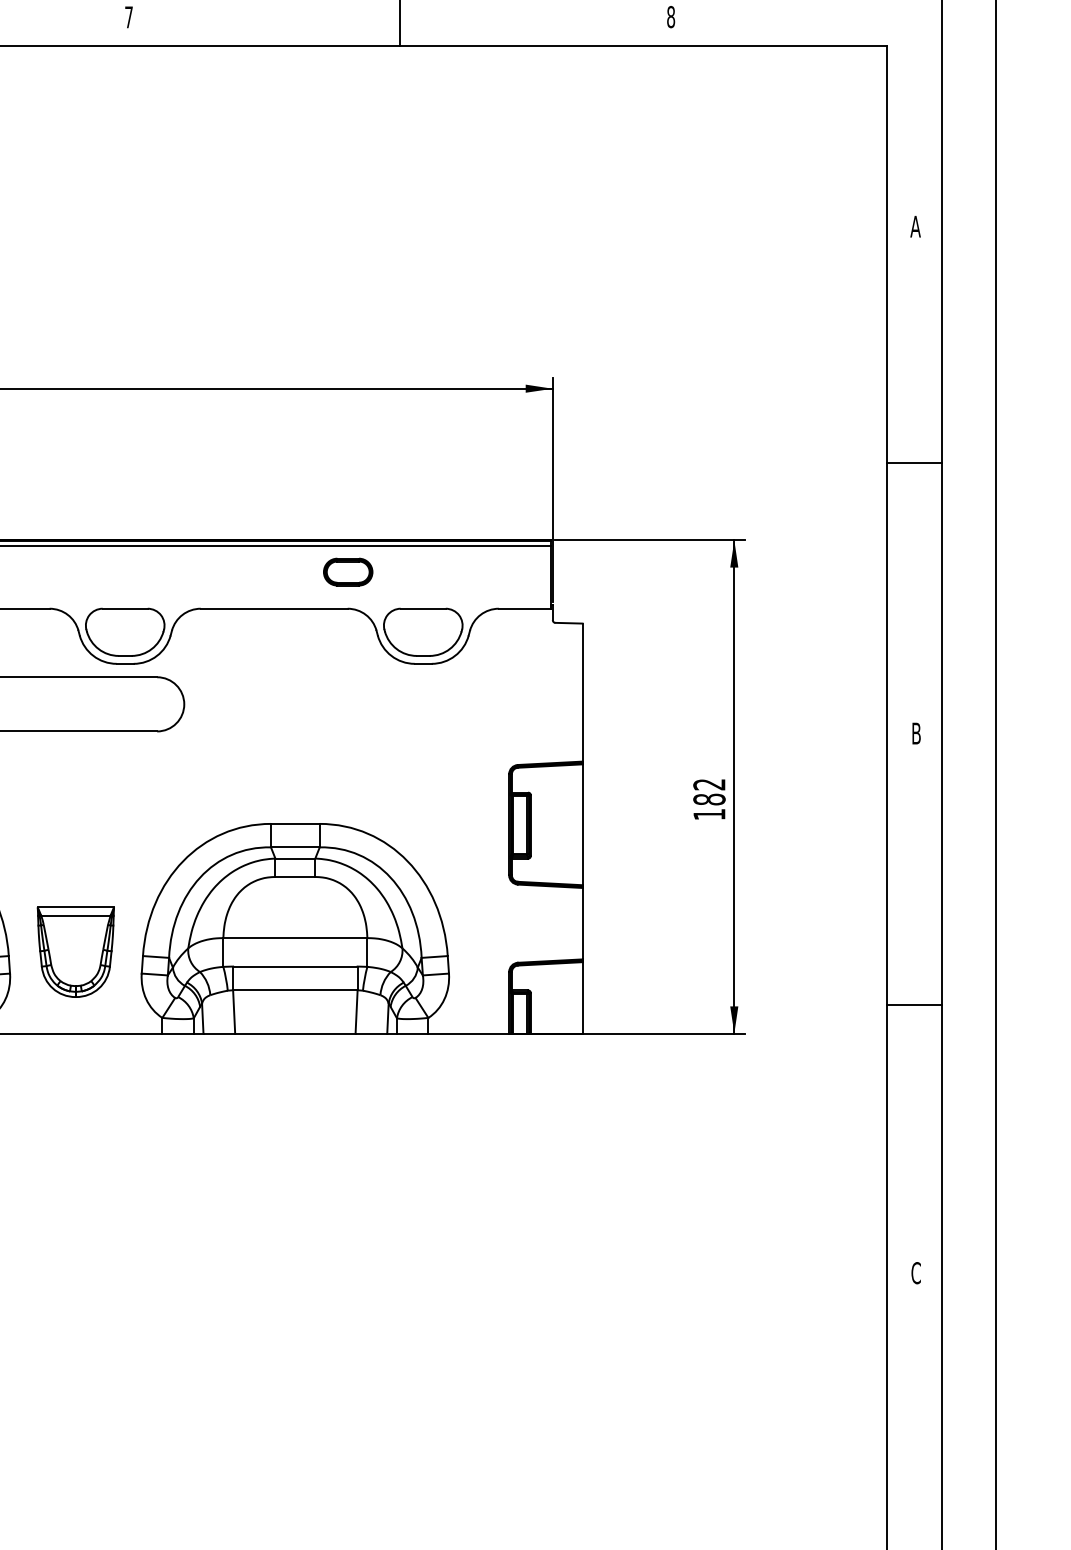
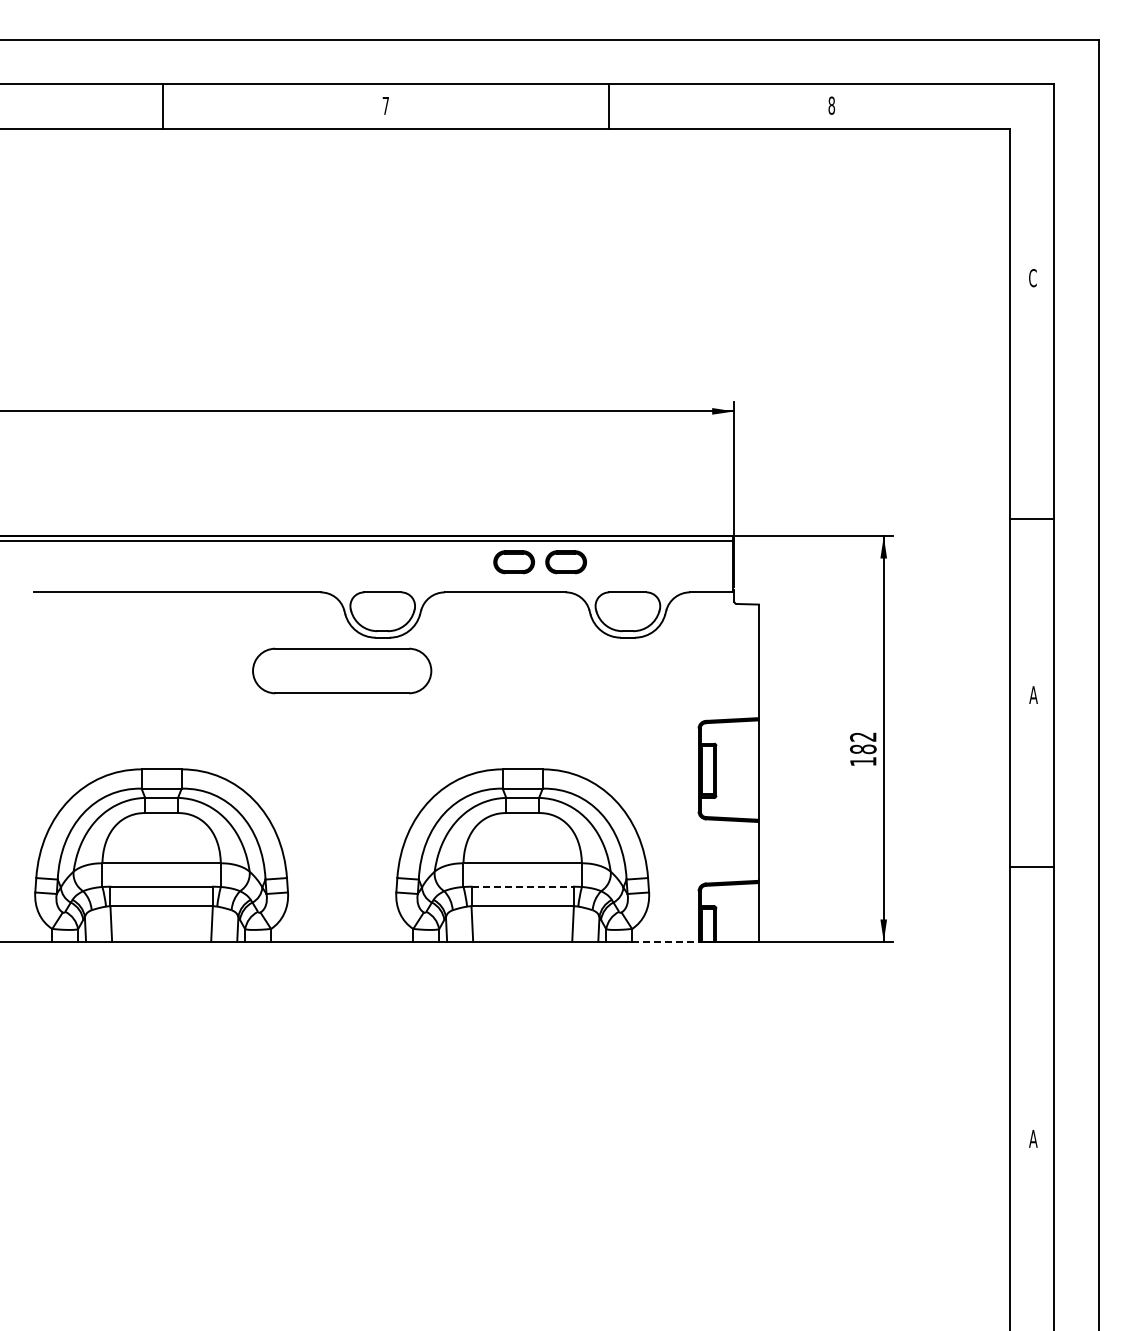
text: (915, 227) -> (1032, 278), A -> C
line: (913, 463) -> (1031, 519), moved
part: (284, 572) -> (513, 562), added
text: (916, 732) -> (1033, 694), B -> A
part: (75, 951) -> (341, 874), removed
line: (296, 966) -> (523, 886), solid -> dashed
line: (913, 1005) -> (1031, 867), moved
line: (468, 1033) -> (665, 941), solid -> dashed
text: (916, 1272) -> (1033, 1138), C -> A

